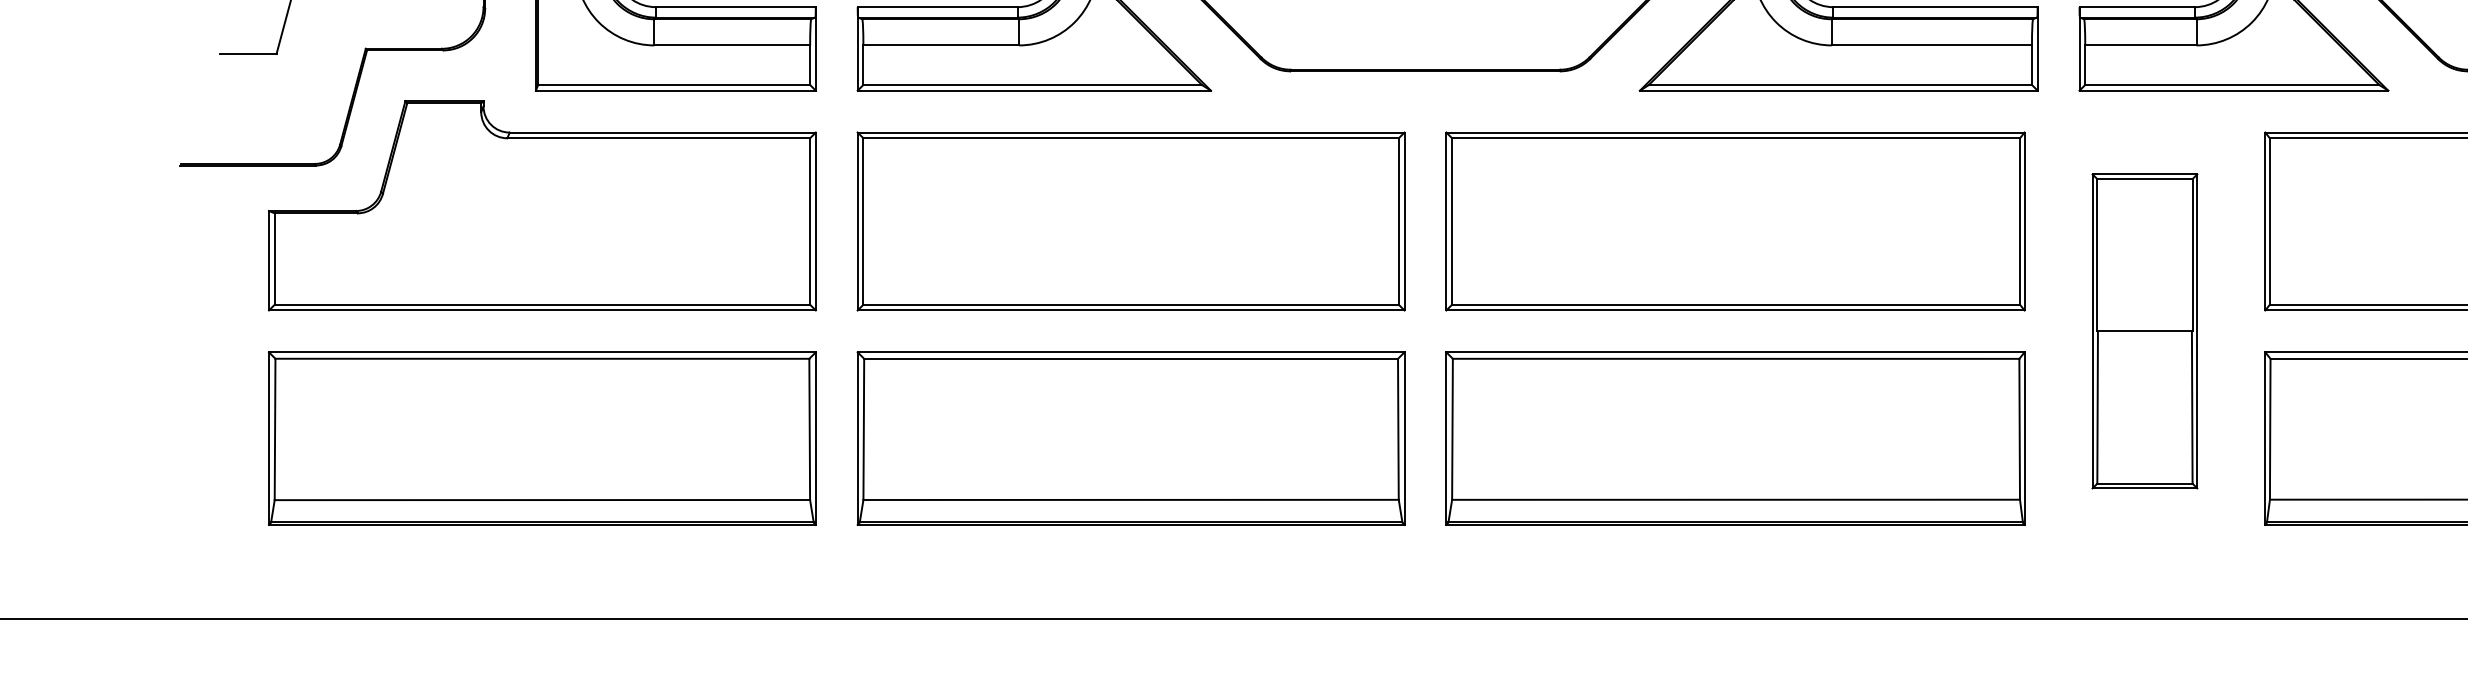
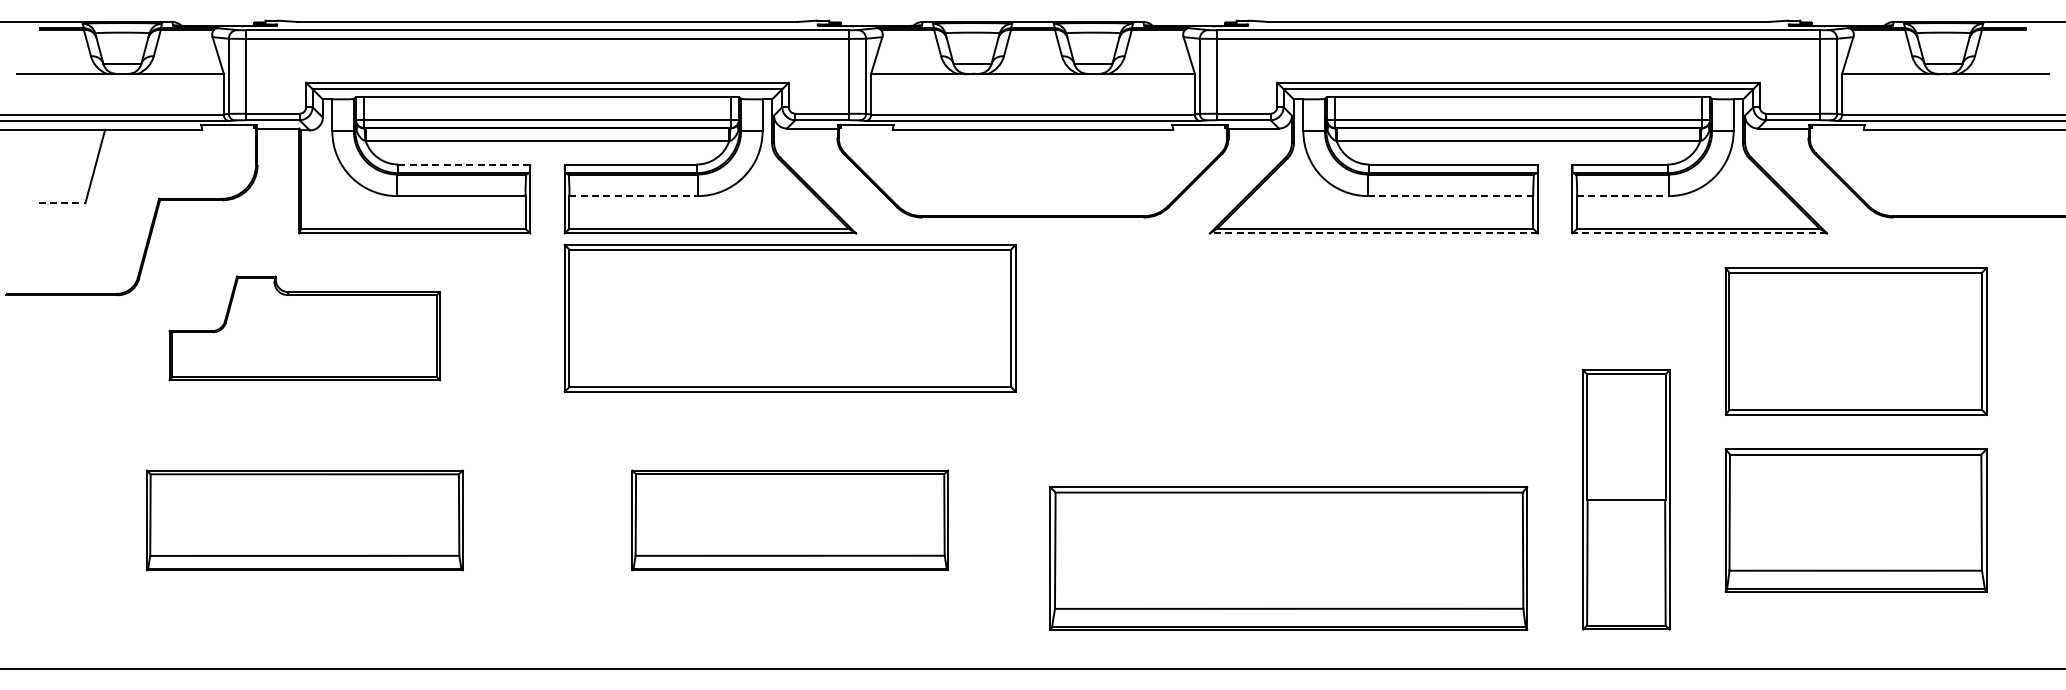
line: (736, 7) -> (464, 164), solid -> dashed
line: (942, 45) -> (634, 196), solid -> dashed
line: (1931, 45) -> (1450, 196), solid -> dashed
line: (2141, 45) -> (1623, 196), solid -> dashed
line: (248, 54) -> (62, 203), solid -> dashed
line: (1838, 90) -> (1373, 233), solid -> dashed
line: (2233, 90) -> (1699, 233), solid -> dashed
part: (542, 205) -> (304, 328), size x0.6
part: (1130, 220) -> (789, 317), moved
part: (1735, 220) -> (1288, 340), removed
part: (2145, 330) -> (1626, 499), moved
part: (542, 438) -> (304, 520), size x0.7
part: (1130, 438) -> (789, 520), size x0.7
part: (1735, 438) -> (1288, 558), moved

